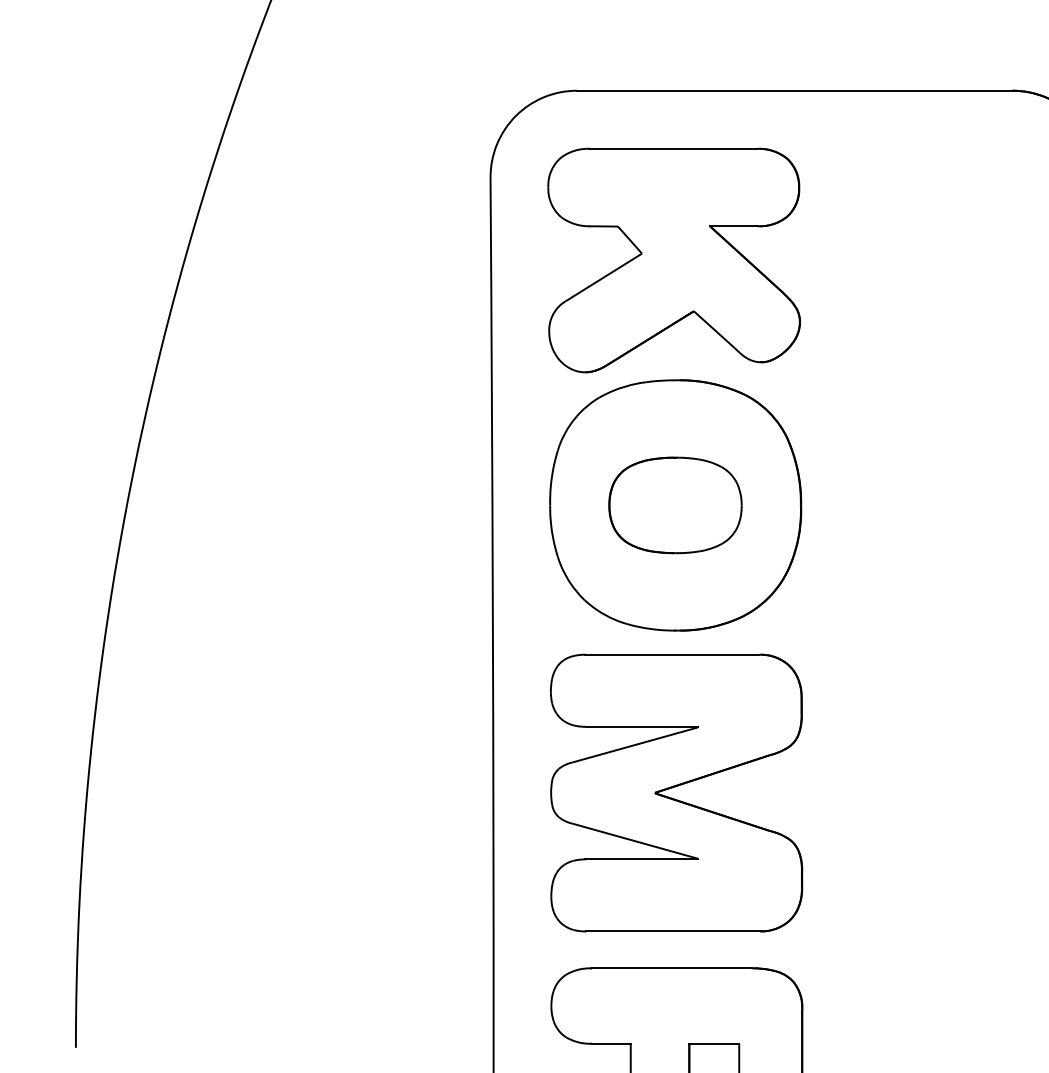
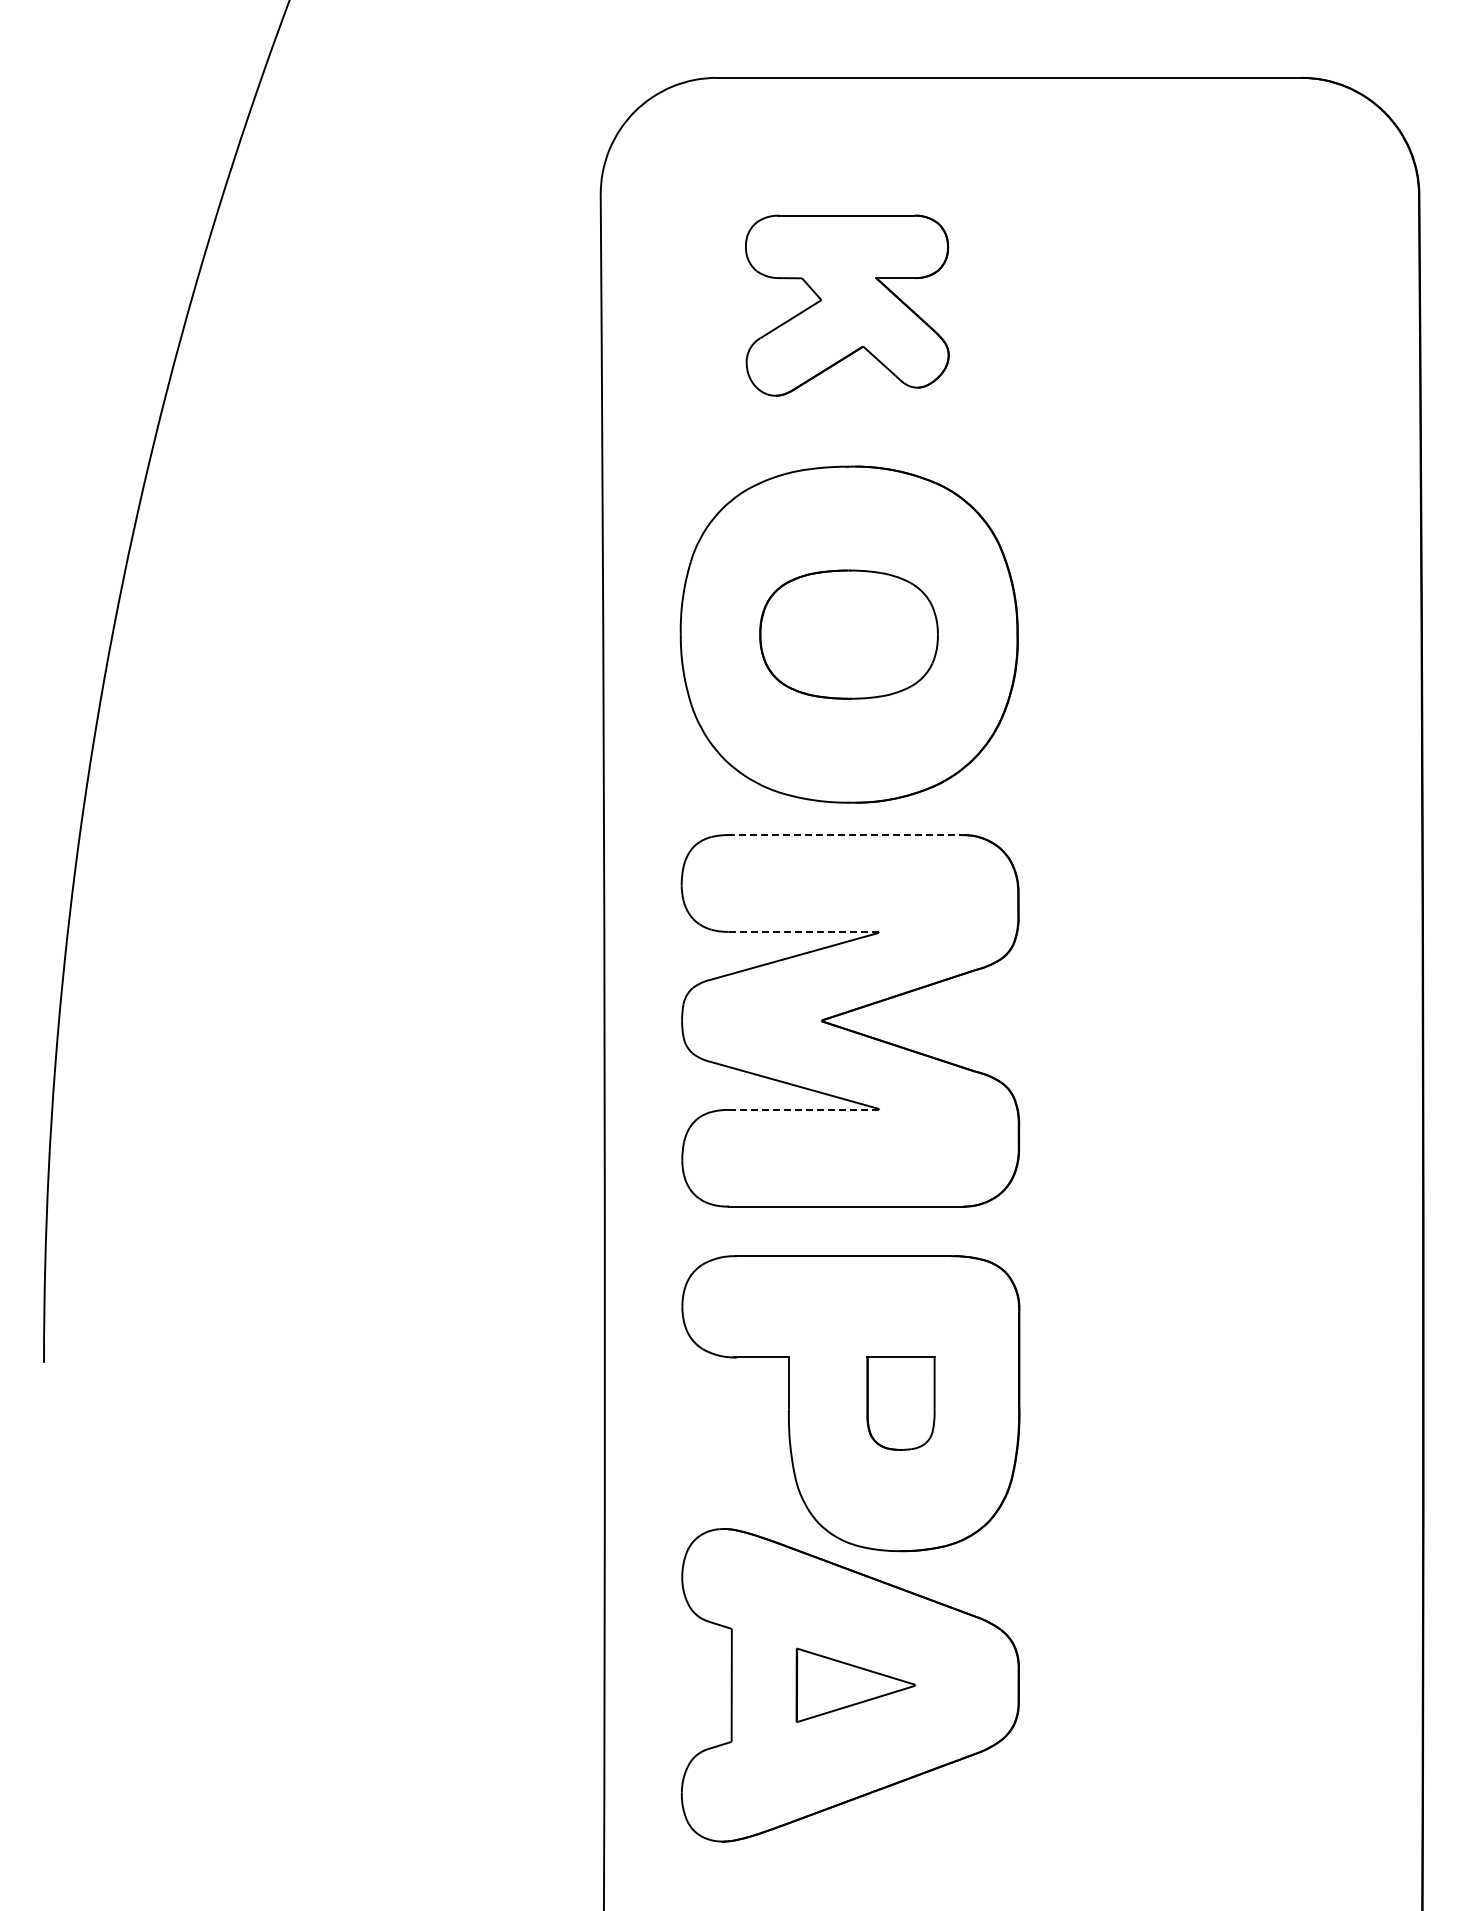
part: (674, 260) -> (847, 305), size x0.6
line: (672, 655) -> (844, 835), solid -> dashed
line: (641, 726) -> (803, 931), solid -> dashed
line: (642, 859) -> (804, 1109), solid -> dashed

